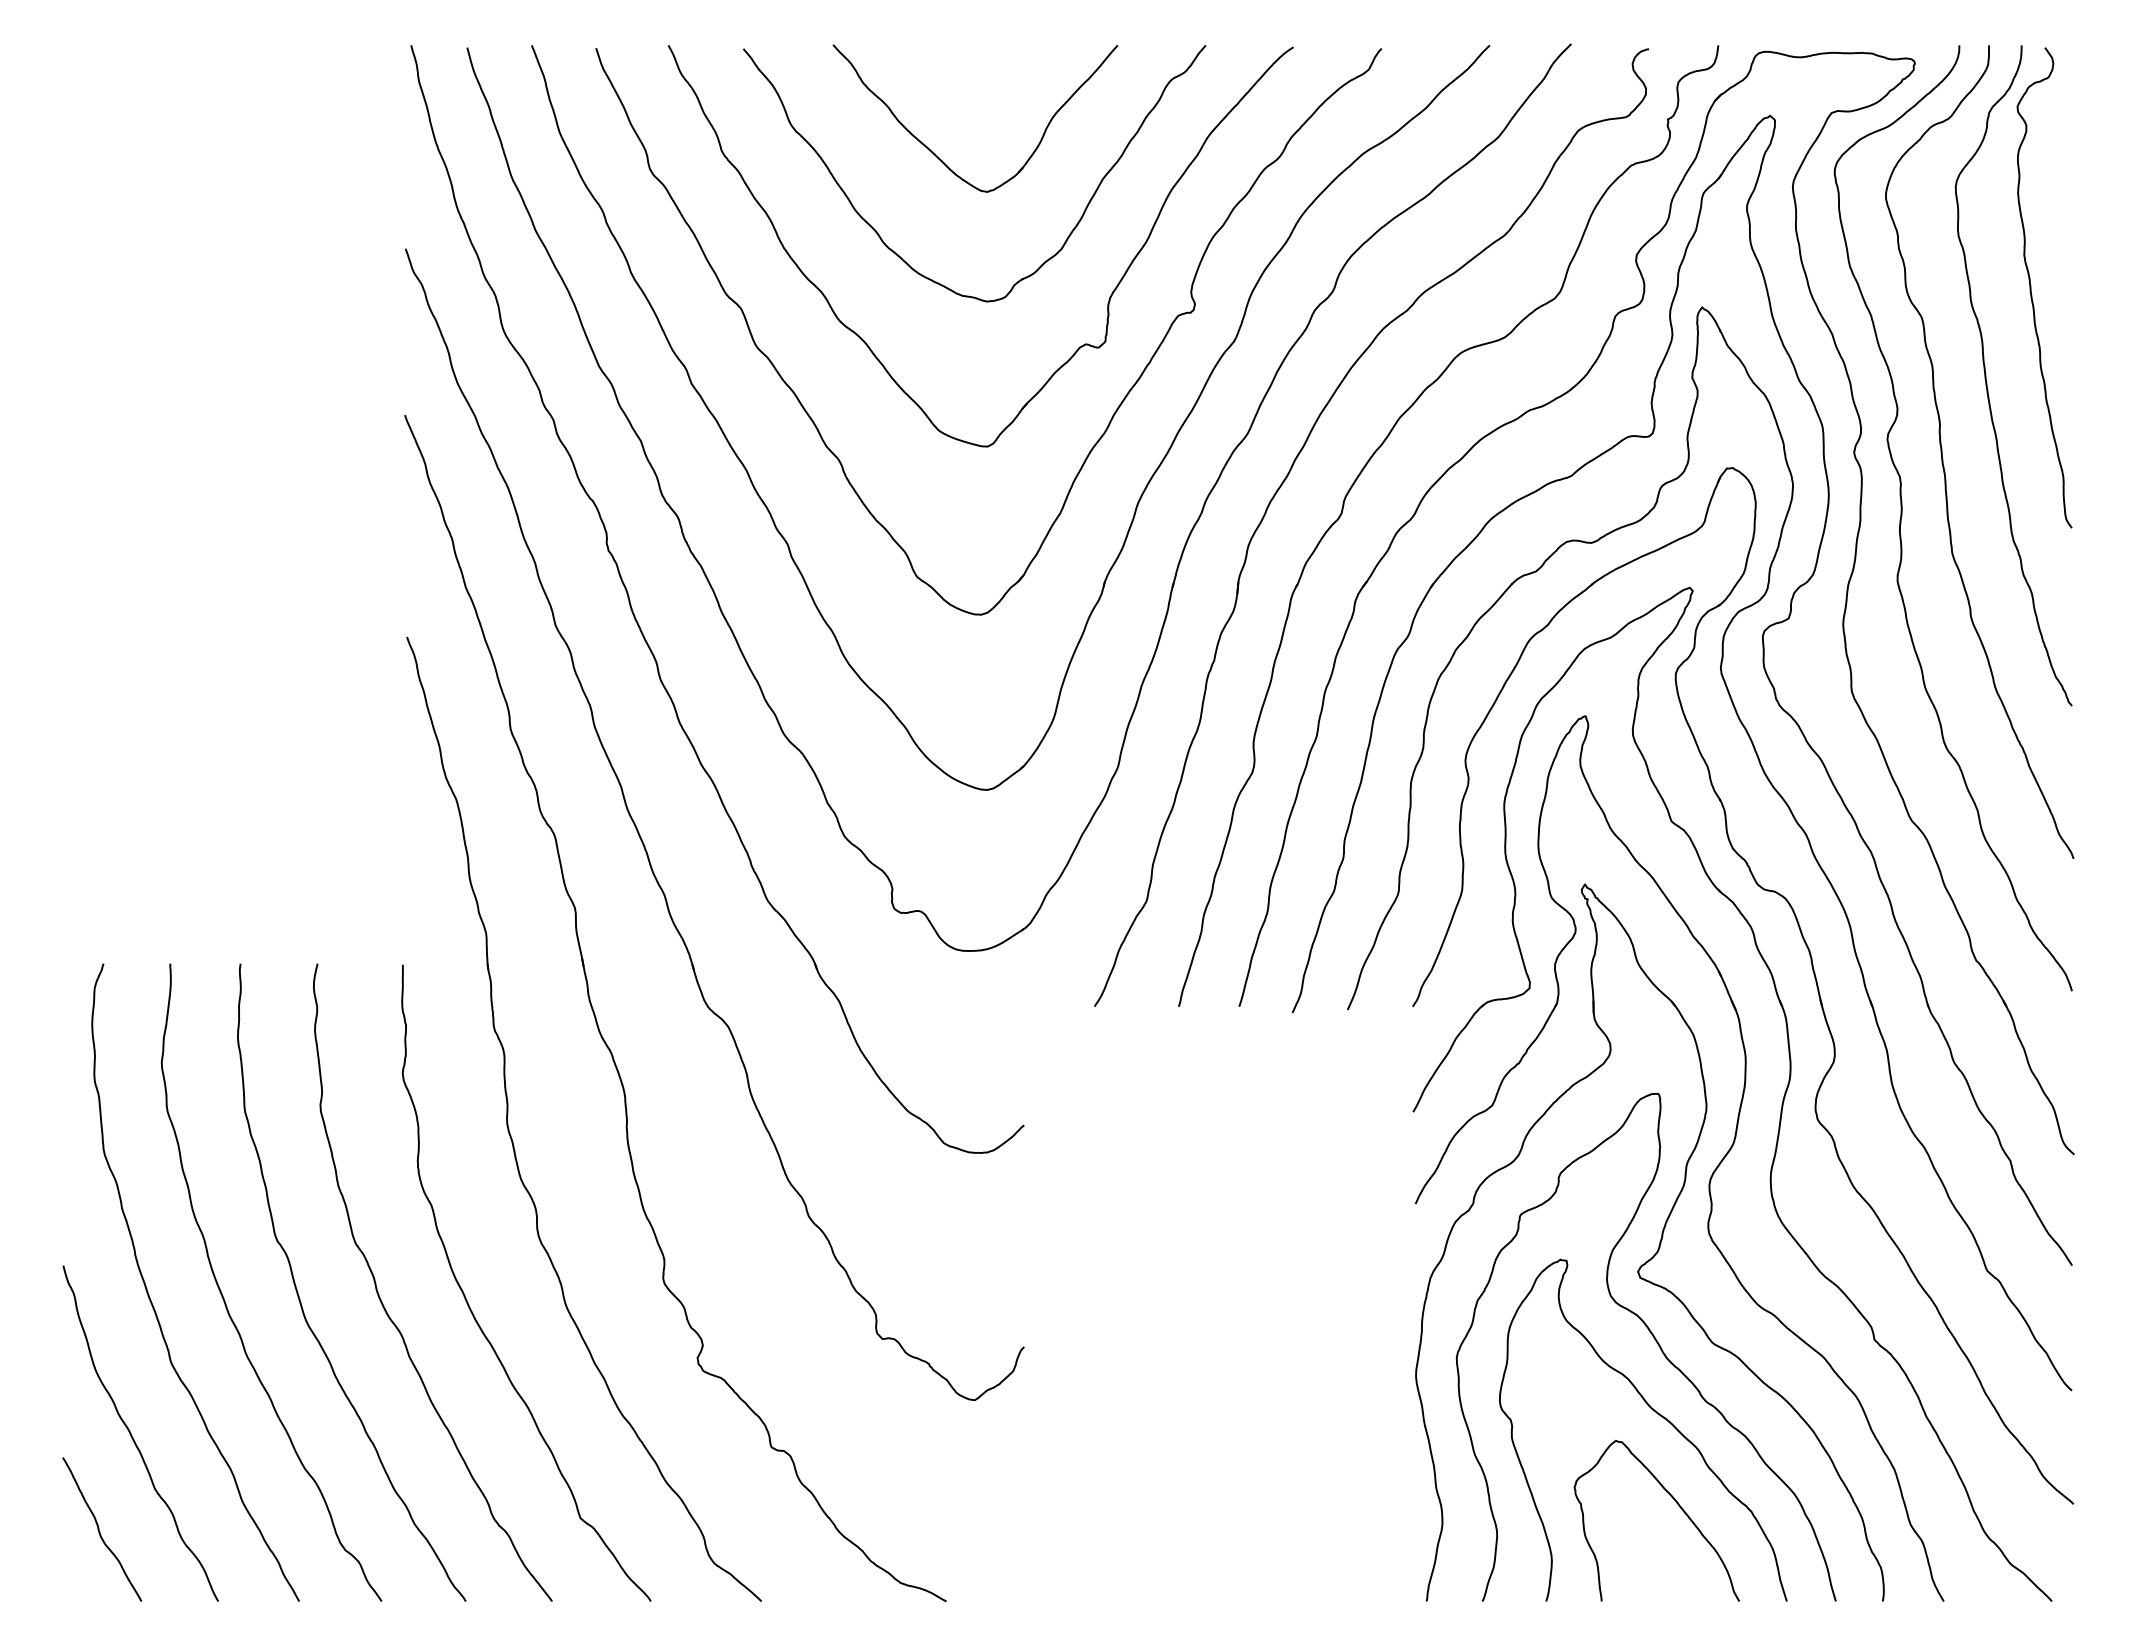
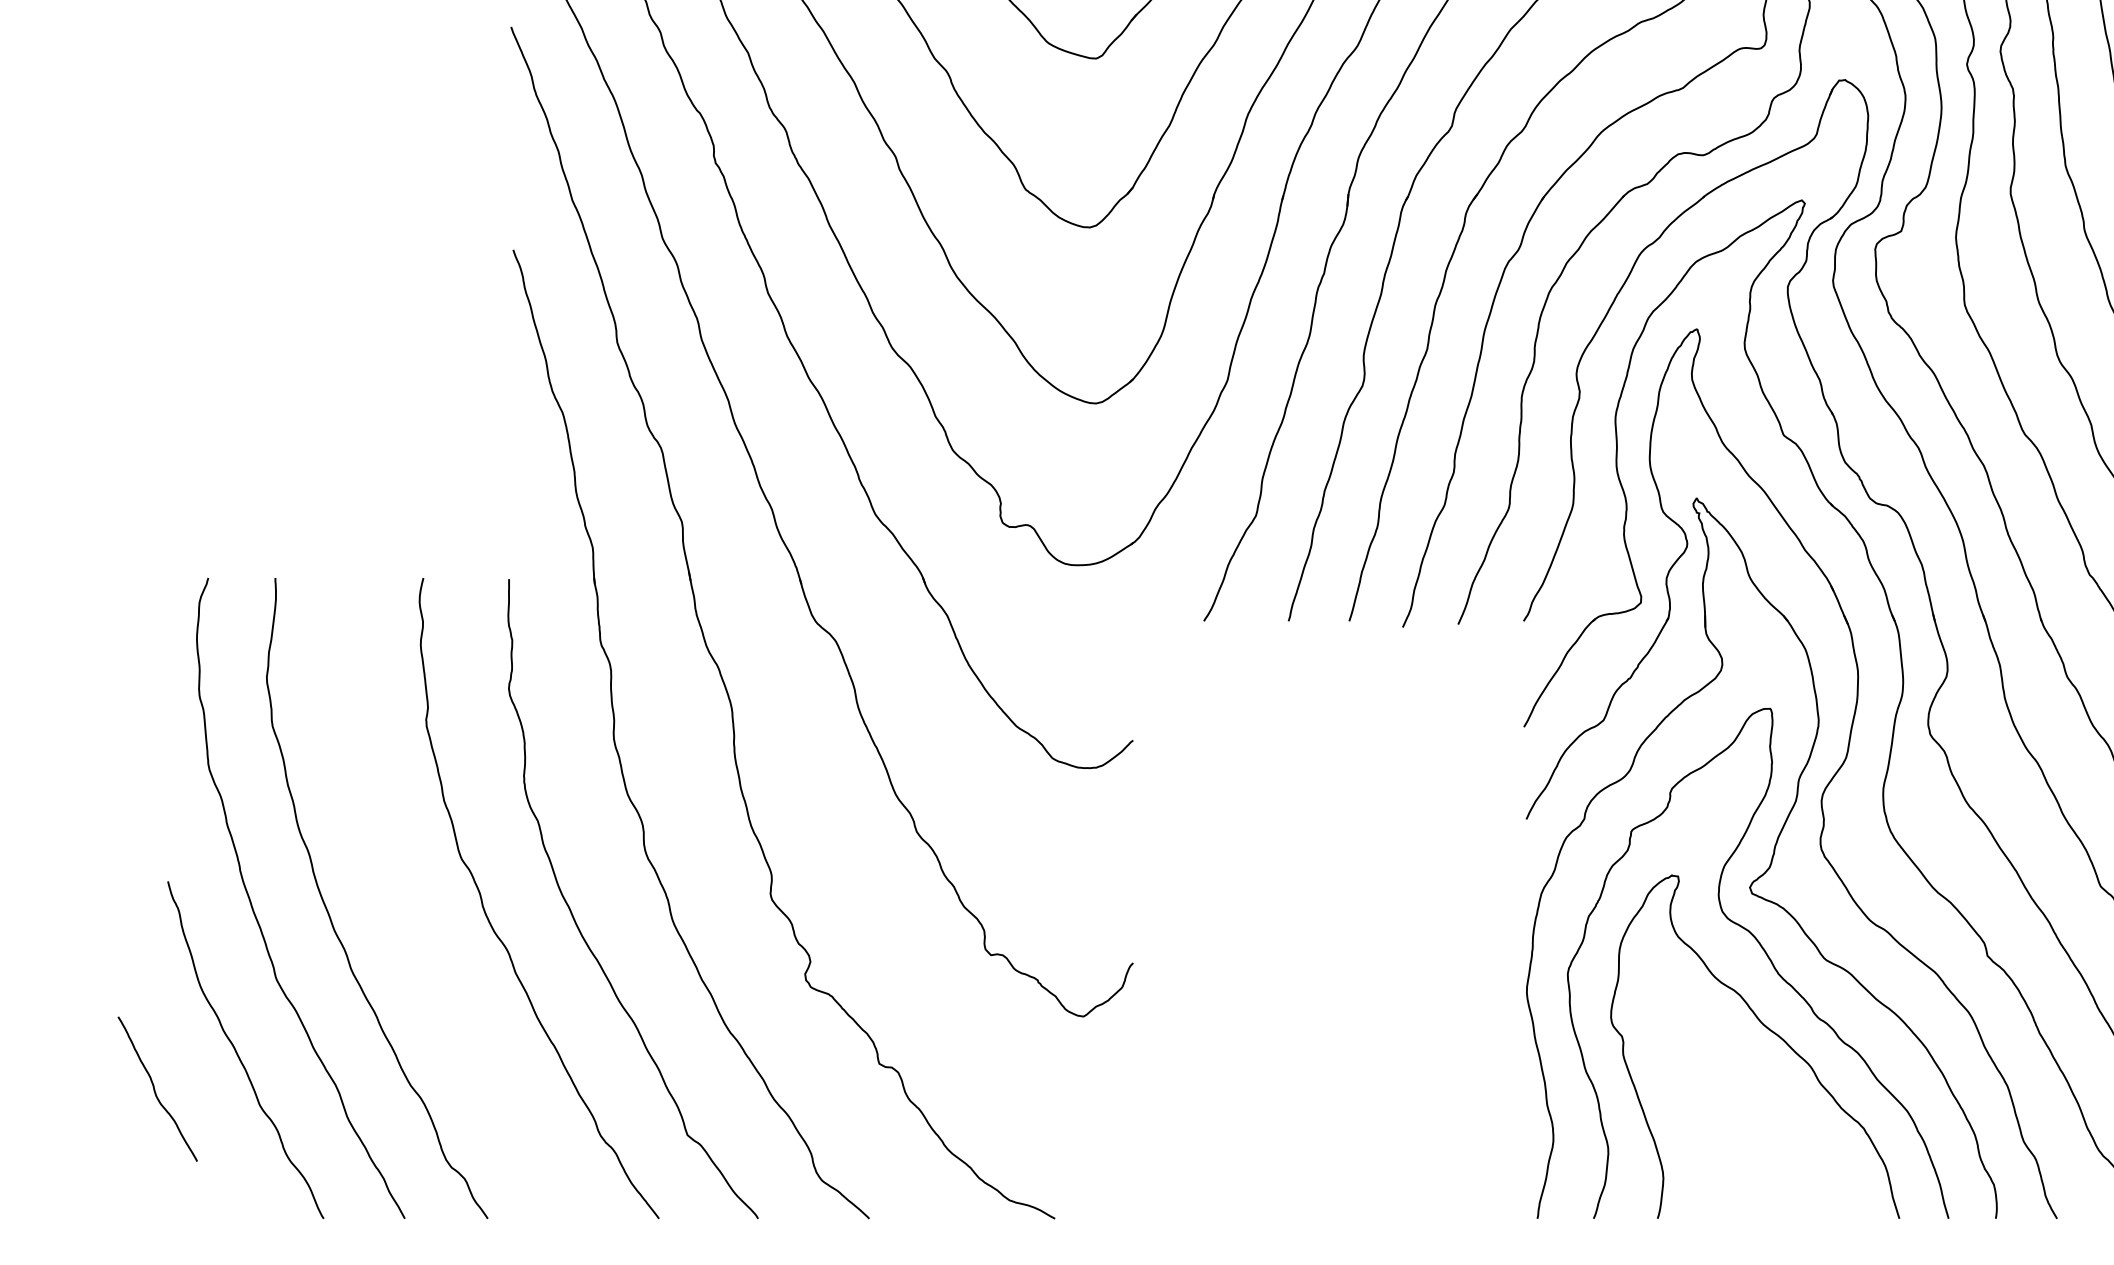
curve: (299, 1295) -> (405, 911), removed
curve: (1678, 1506) -> (1790, 1123), removed
curve: (100, 1531) -> (156, 1091), moved

